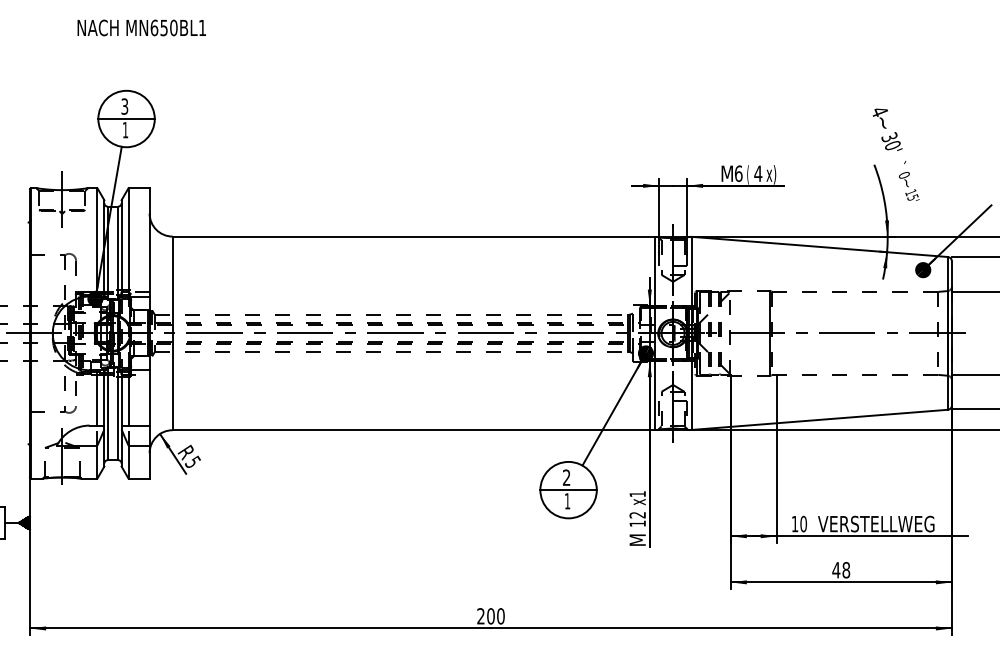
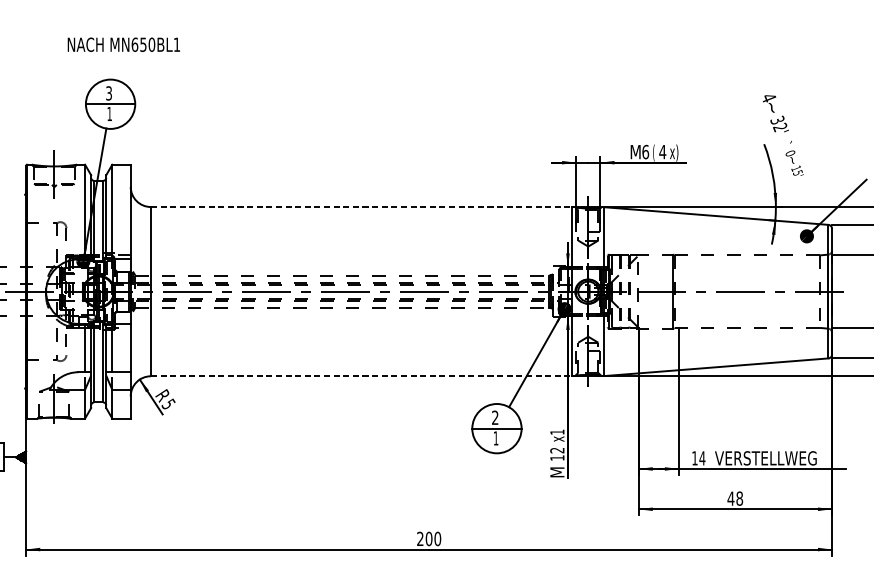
text: (141, 27) -> (123, 44), moved
text: (892, 145) -> (780, 127), 30' -> 32'
line: (413, 236) -> (361, 206), solid -> dashed
line: (413, 430) -> (361, 376), solid -> dashed
text: (803, 523) -> (702, 457), 10 -> 14

